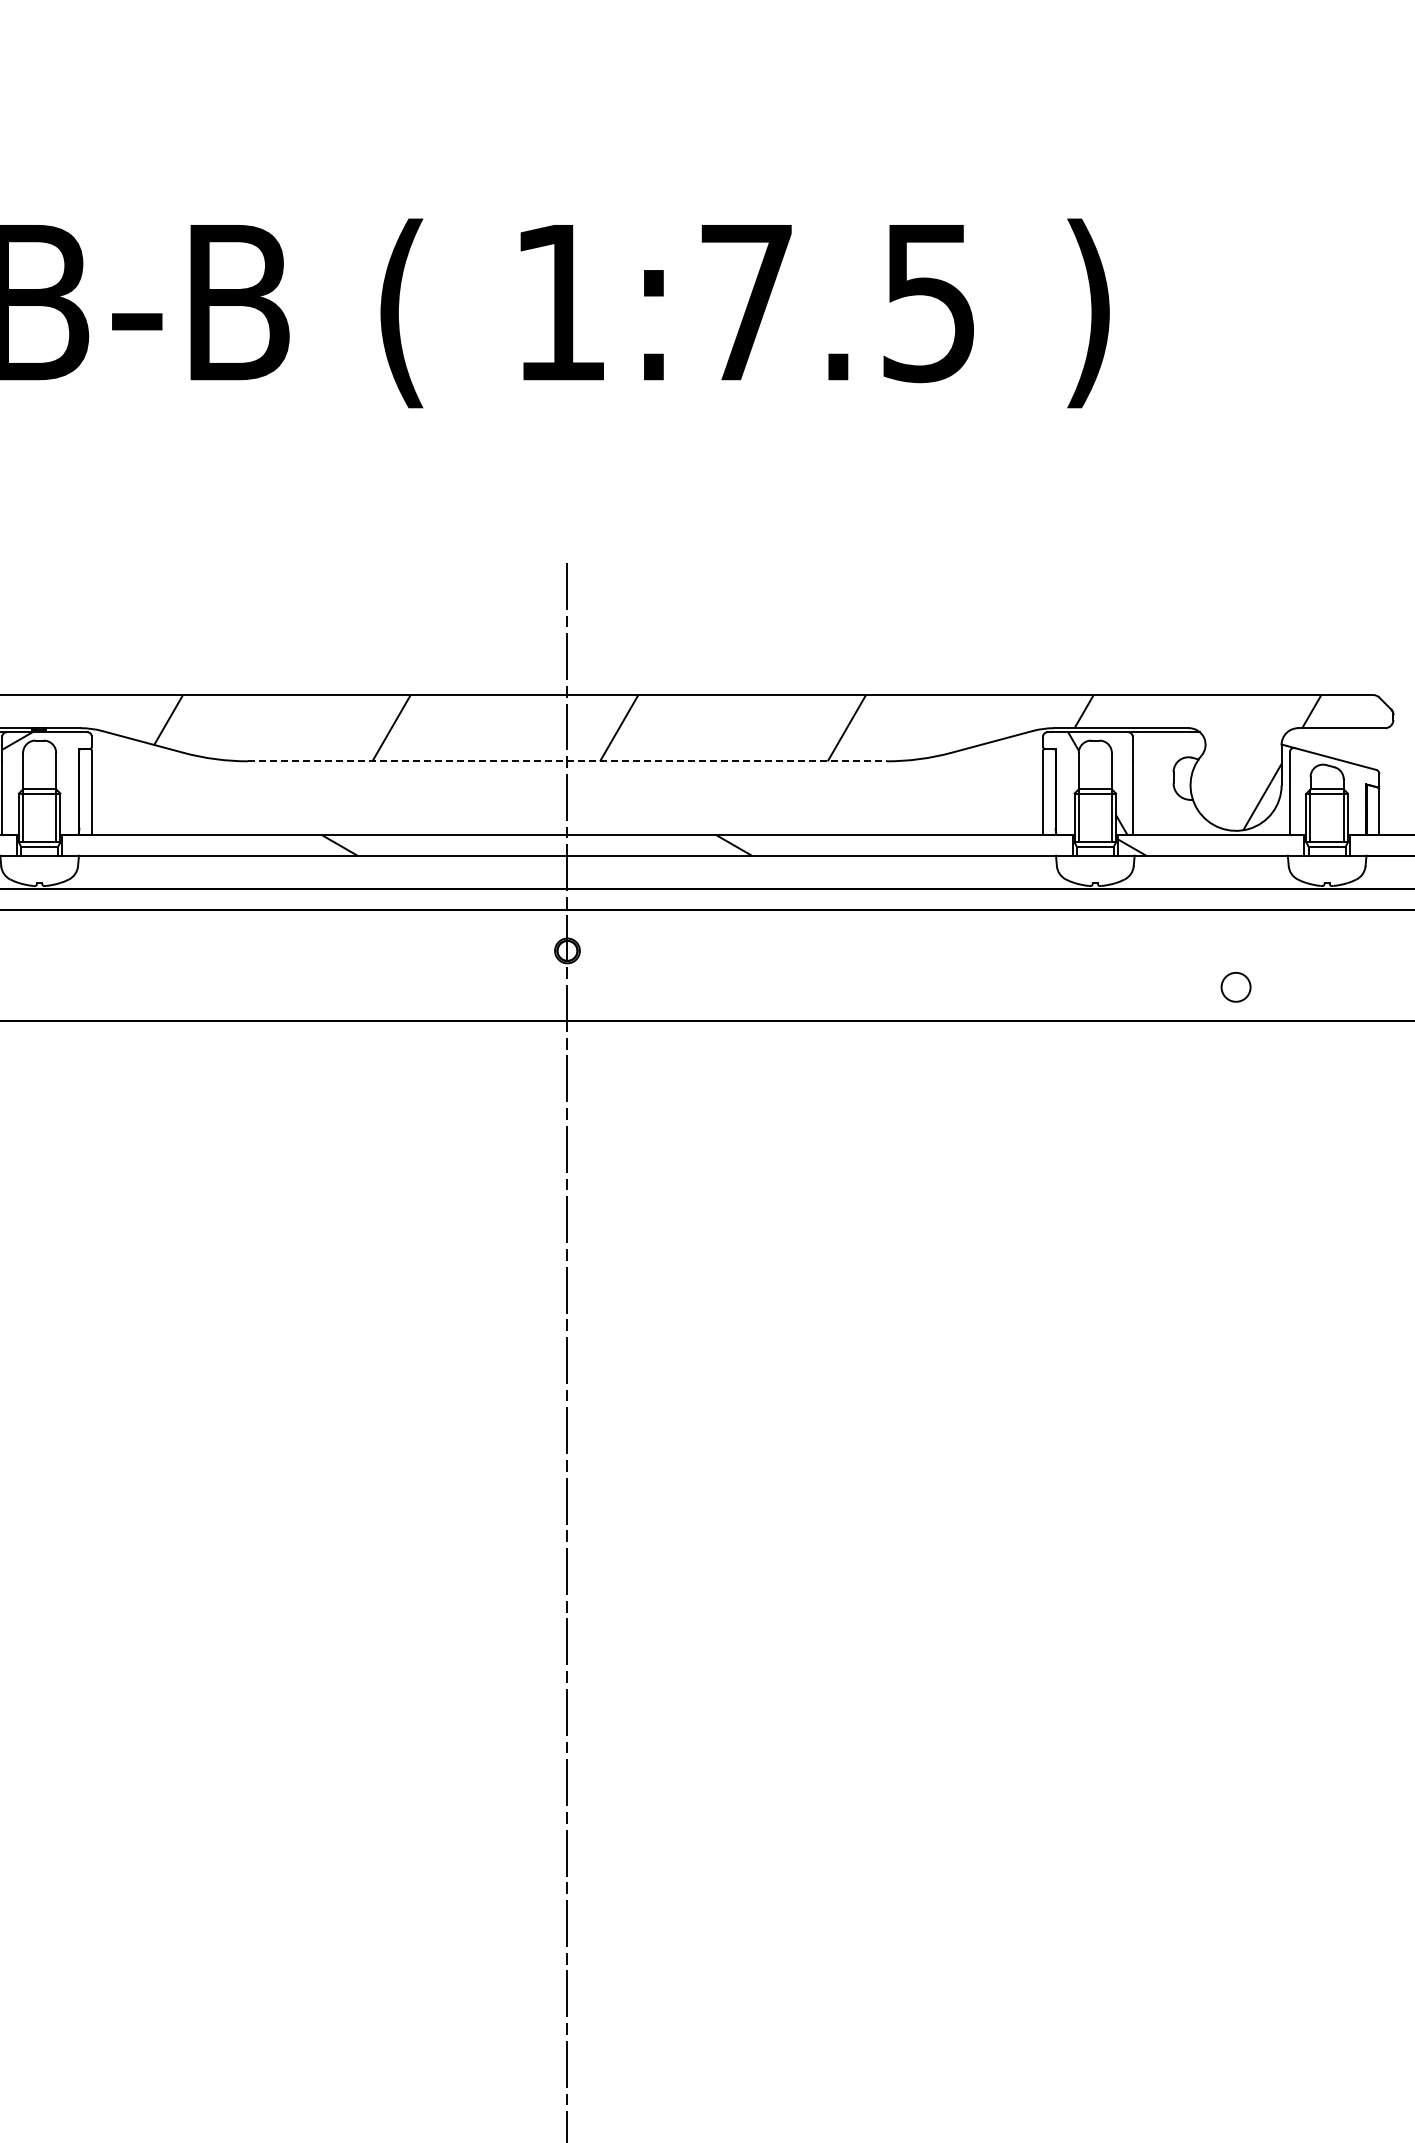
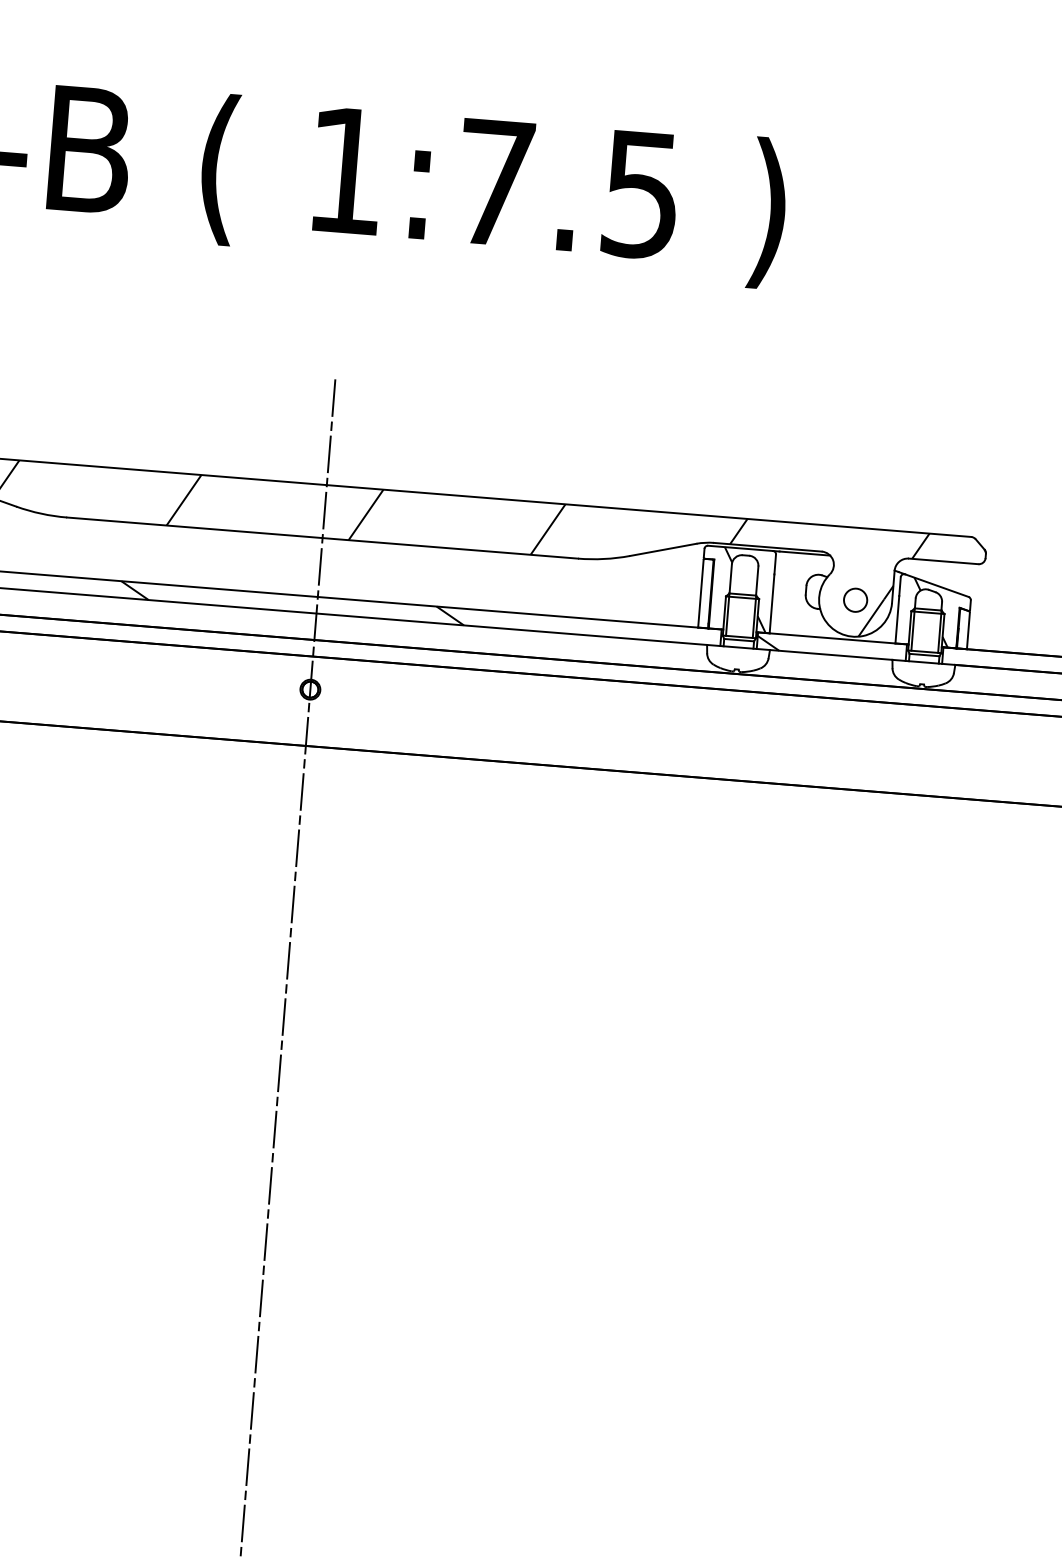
line: (567, 761) -> (322, 538), dashed -> solid
hatch: (1330, 793) -> (930, 612), added
circle: (1235, 987) -> (855, 600), moved

